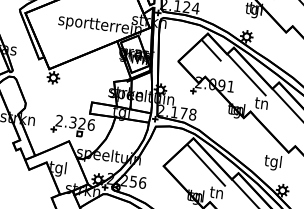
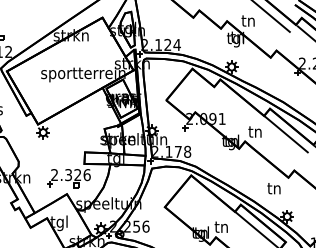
line: (210, 50) -> (197, 85), removed
line: (246, 75) -> (236, 105), removed
text: (272, 162) -> (273, 189), tgl -> tn
line: (206, 164) -> (207, 200), removed

